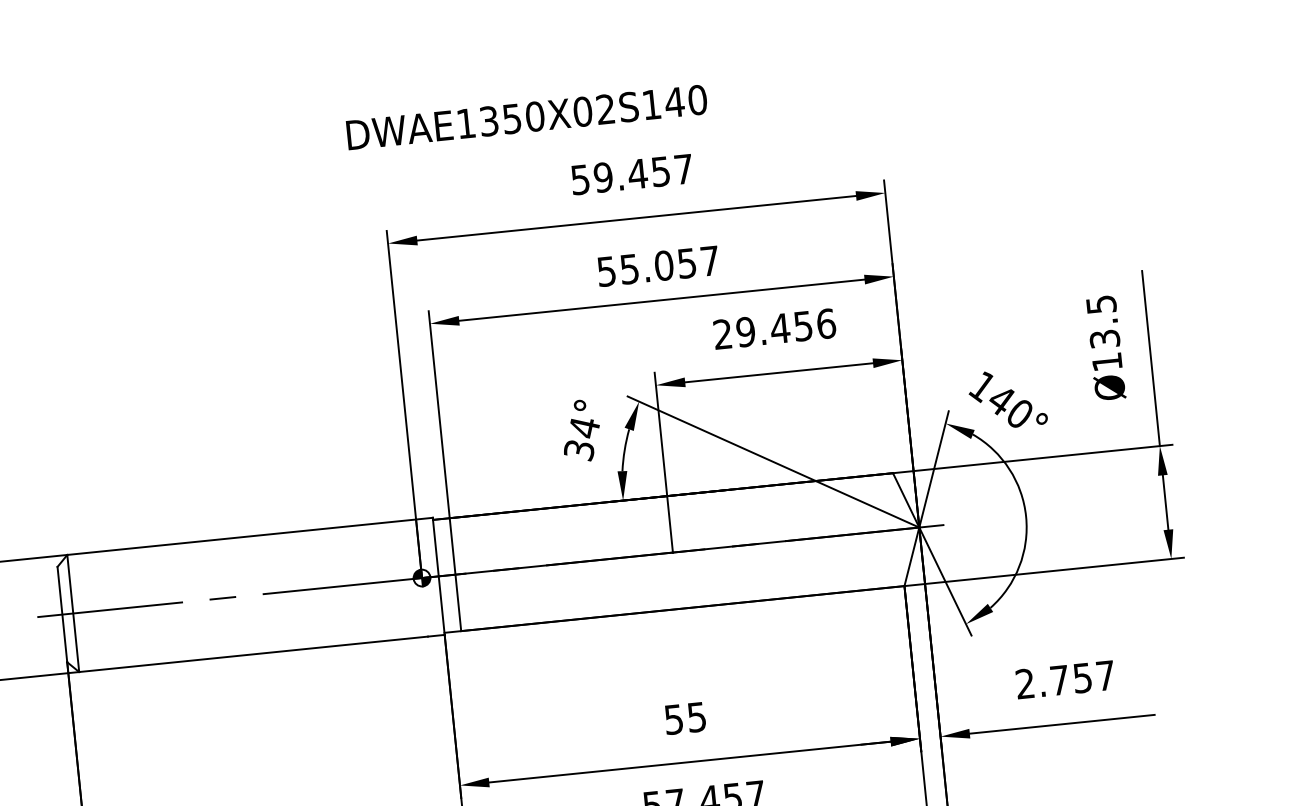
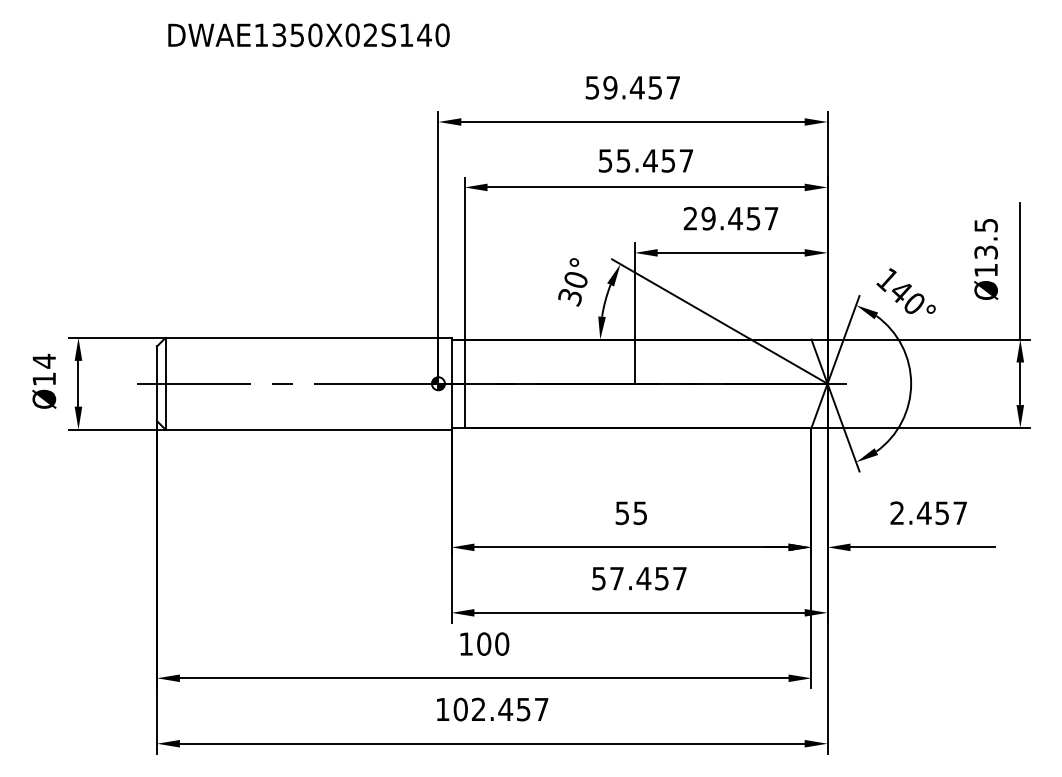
text: (526, 117) -> (308, 35), moved
text: (664, 265) -> (650, 160), 55.057 -> 55.457
text: (826, 323) -> (771, 218), 29.456 -> 29.457
text: (585, 428) -> (576, 280), 34° -> 30°
text: (1058, 679) -> (923, 512), 2.757 -> 2.457

